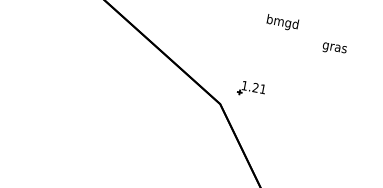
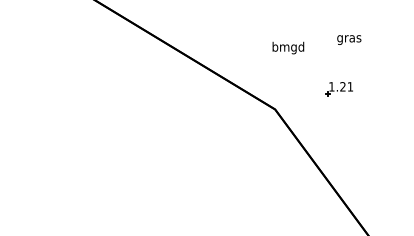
text: (282, 22) -> (288, 47), moved
text: (334, 48) -> (349, 39), moved
part: (250, 89) -> (338, 89), moved

